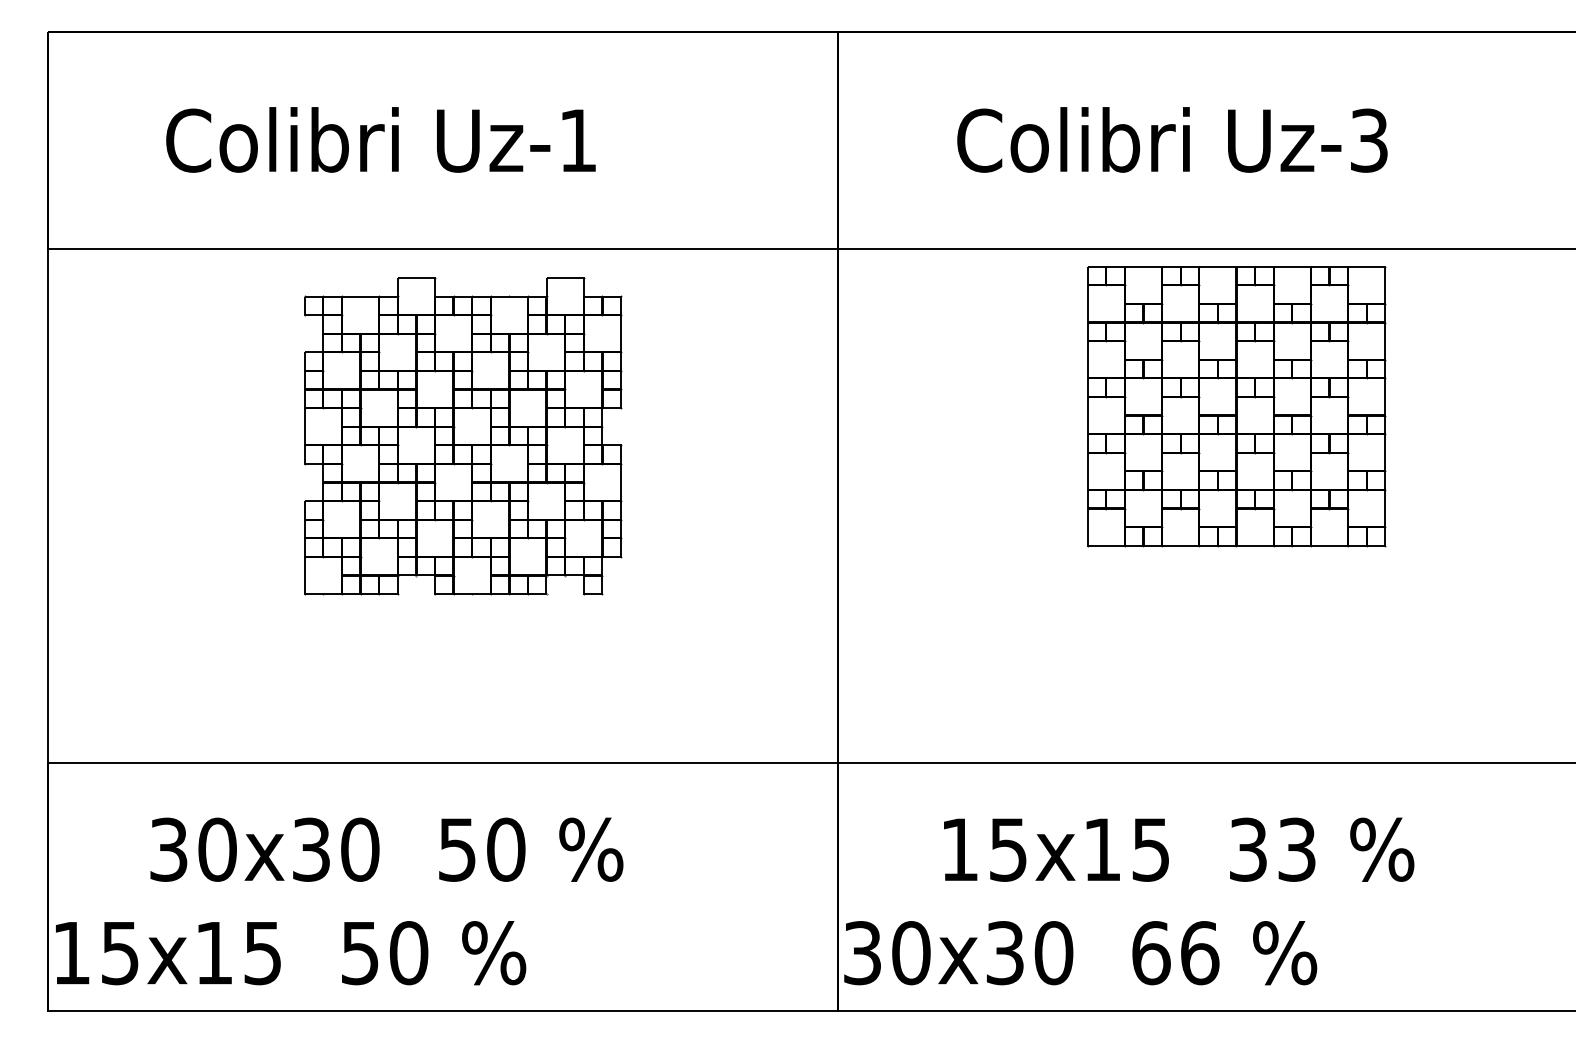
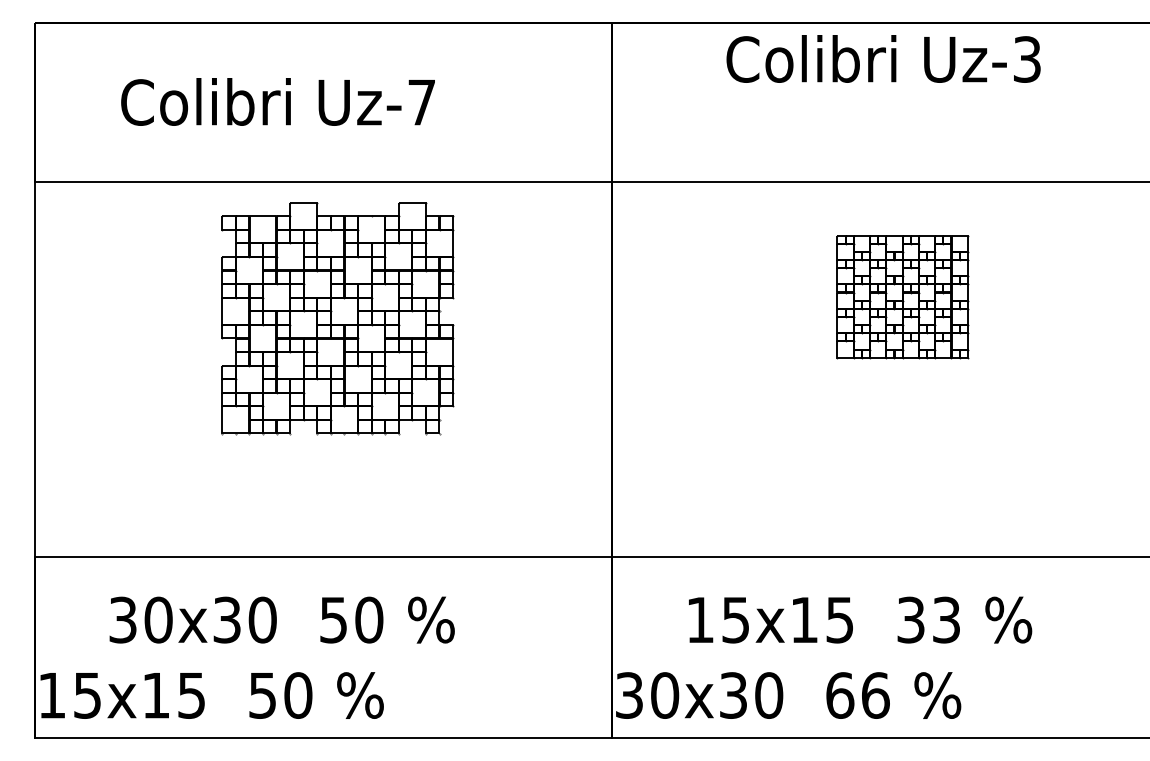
text: (1172, 139) -> (883, 58), moved
text: (577, 140) -> (421, 102), Uz-1 -> Uz-7
part: (1236, 406) -> (902, 296), size x0.6

